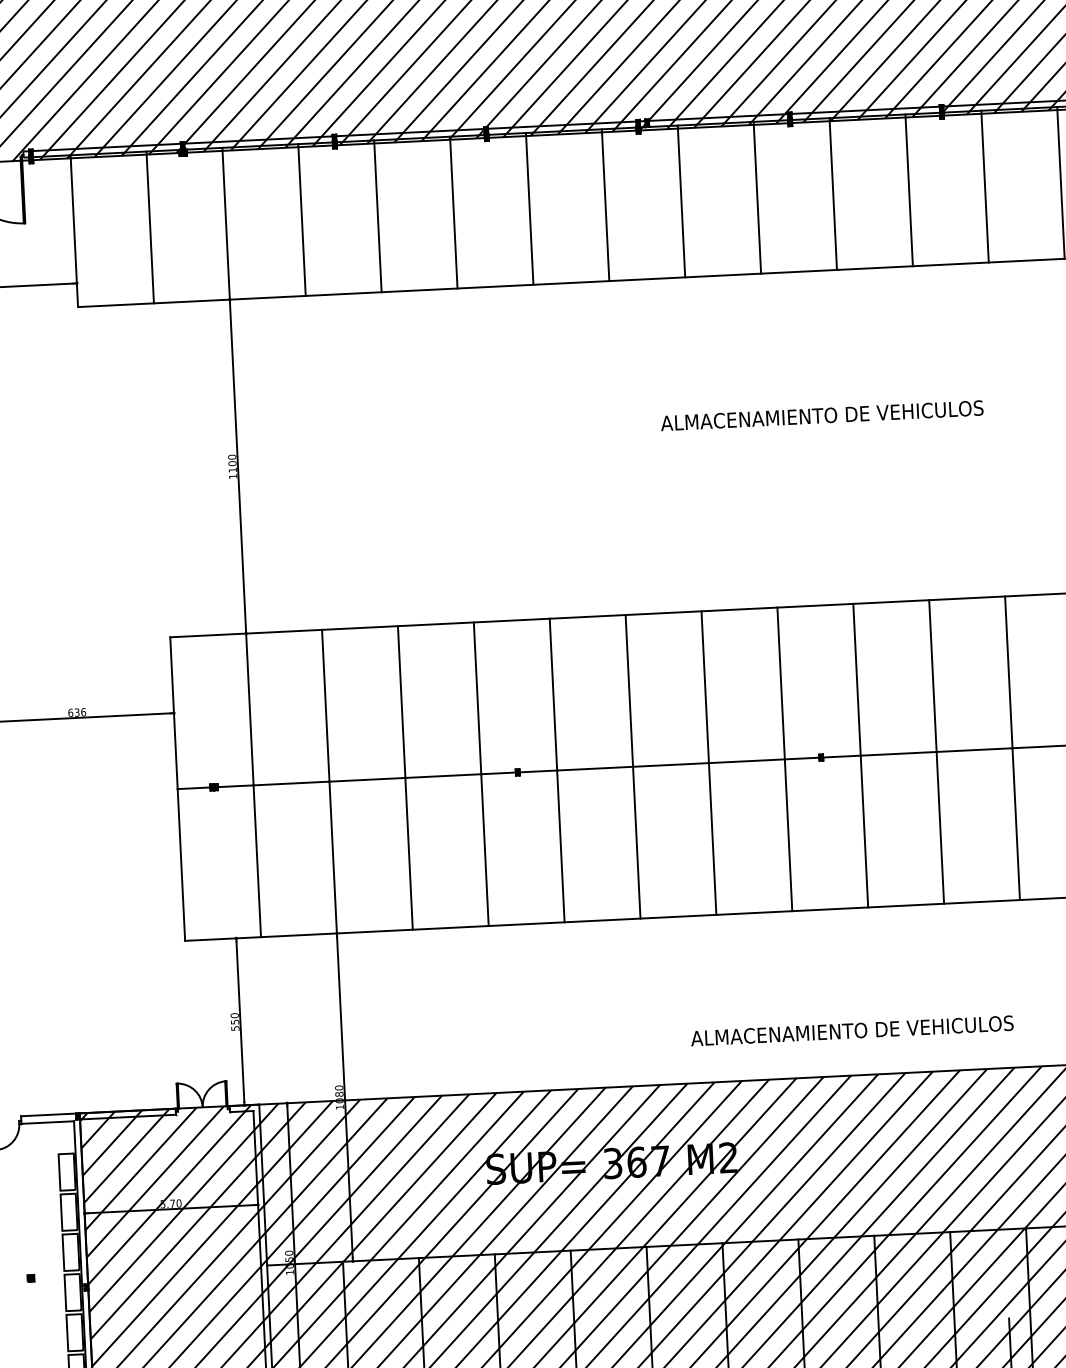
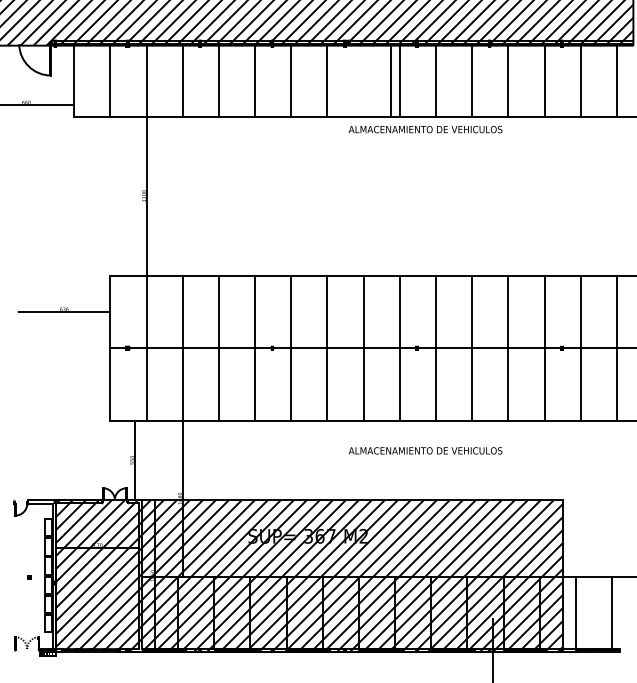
line: (681, 201) -> (390, 80), moved
text: (822, 415) -> (425, 129), moved
text: (852, 1030) -> (425, 450), moved

